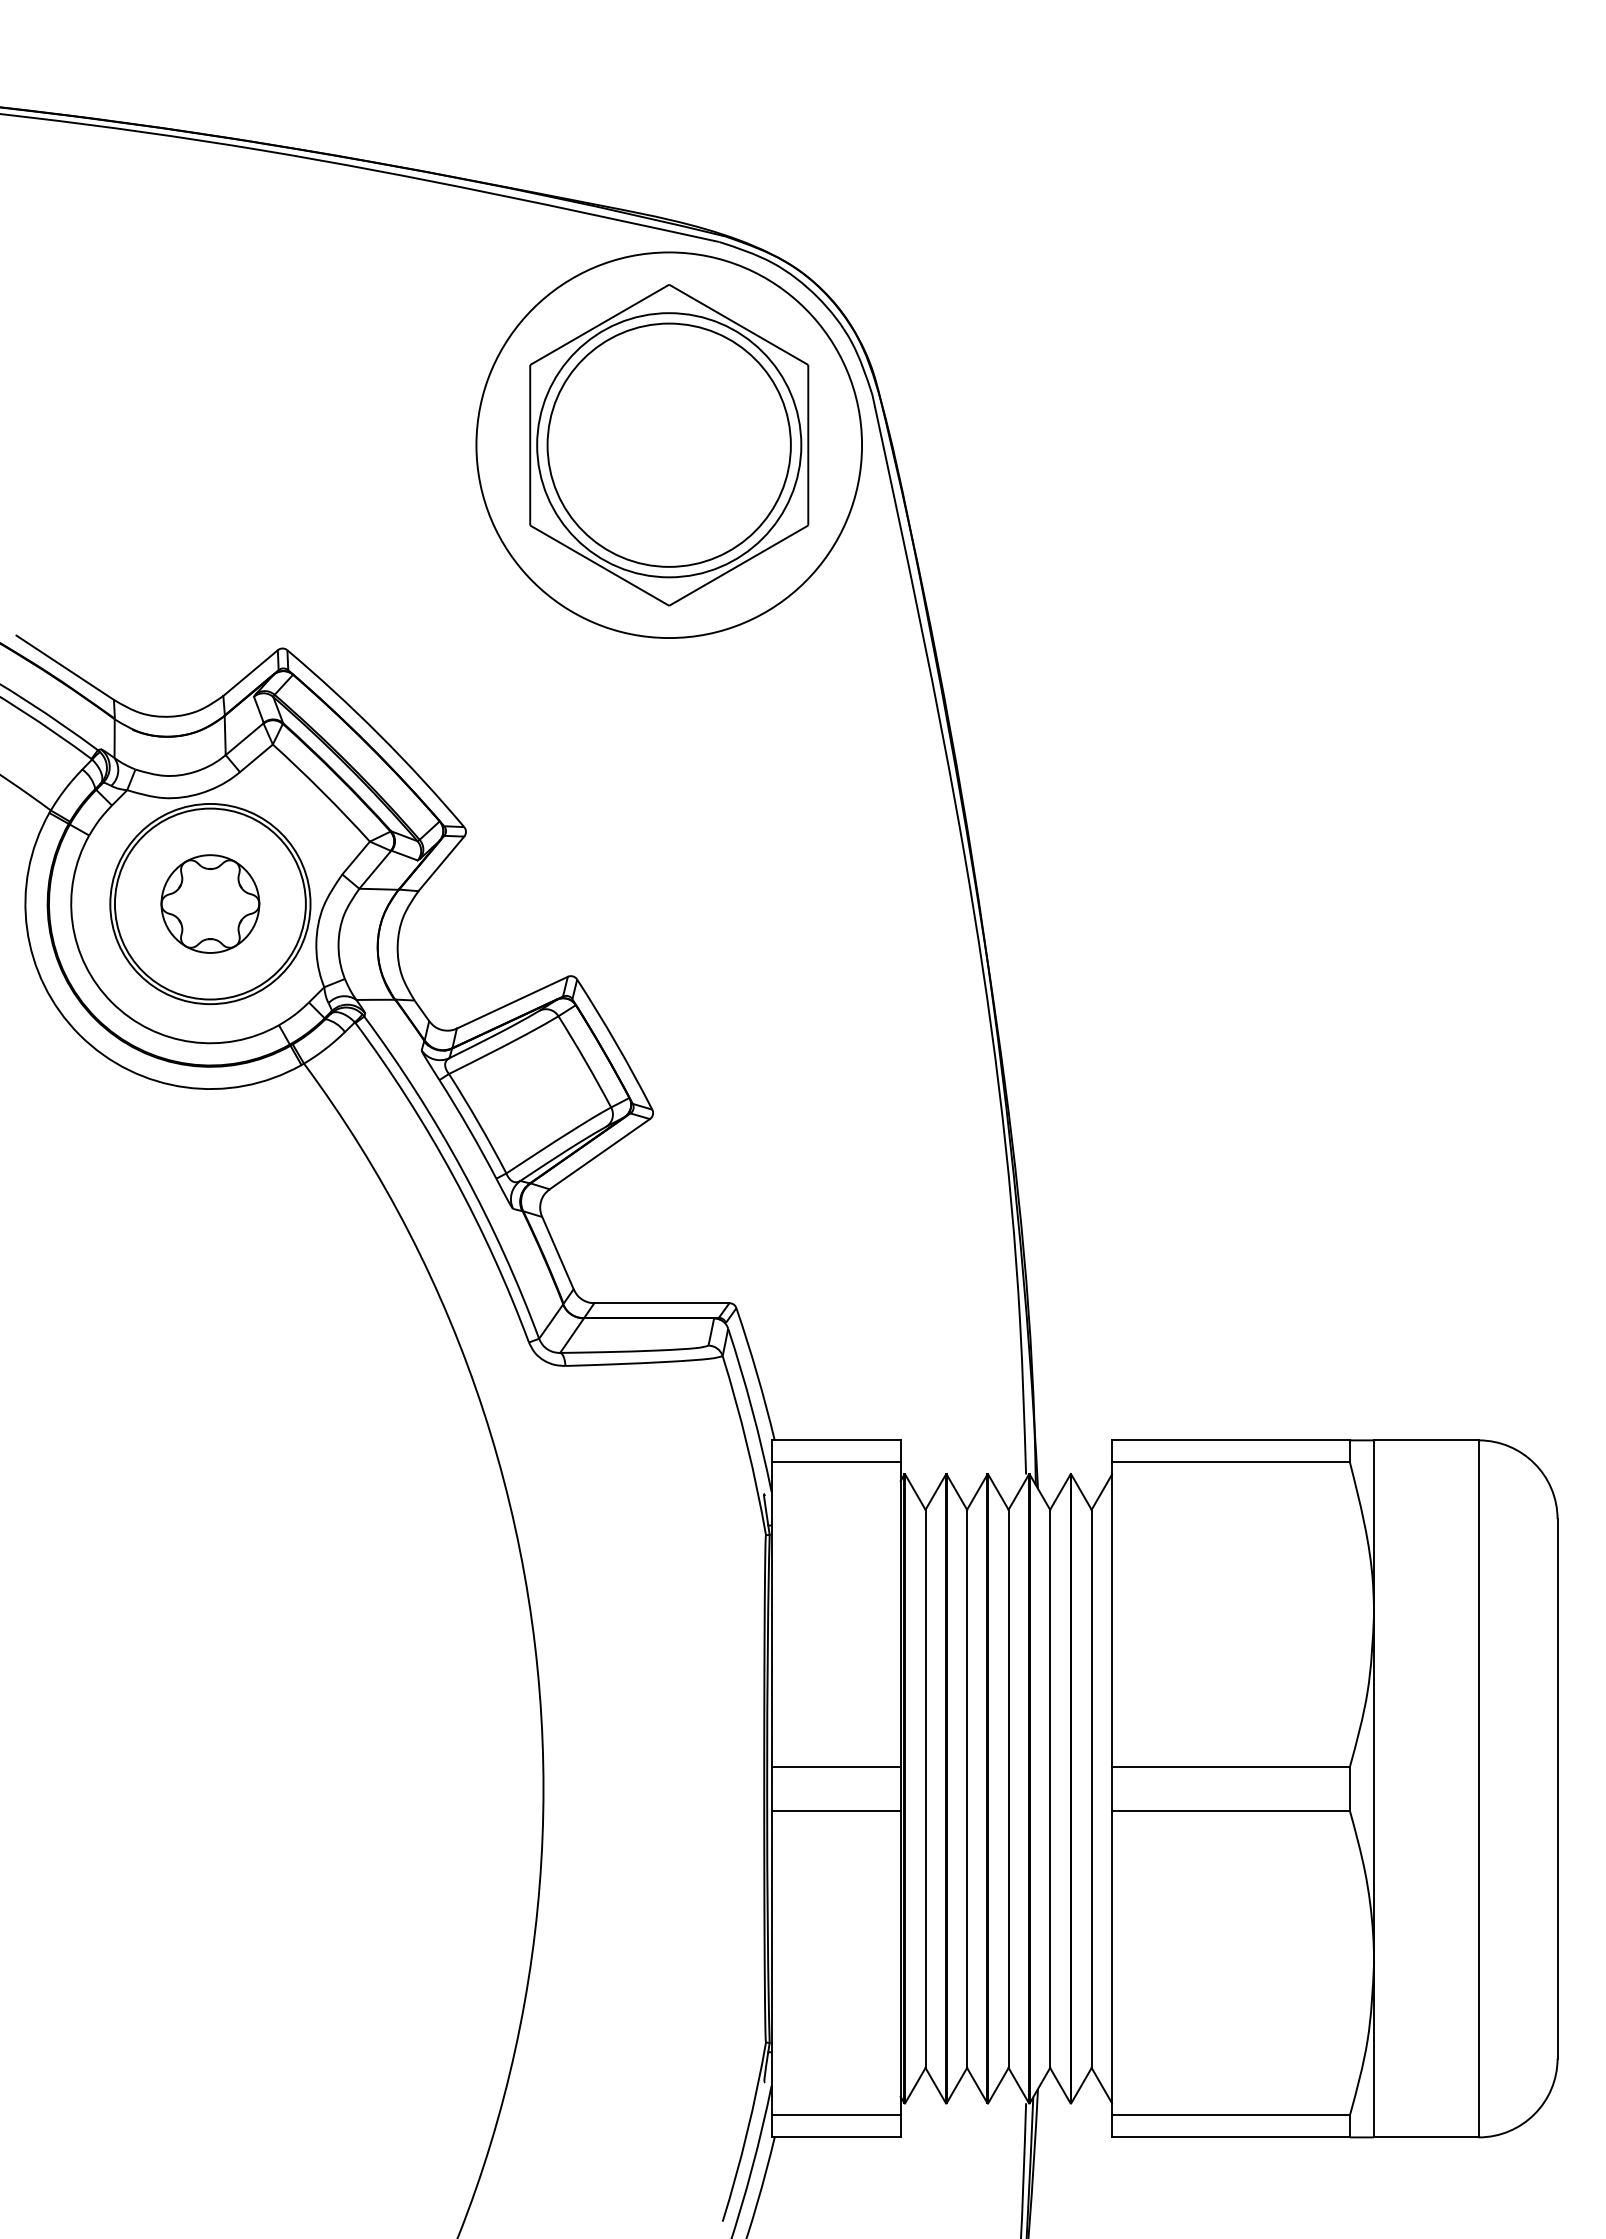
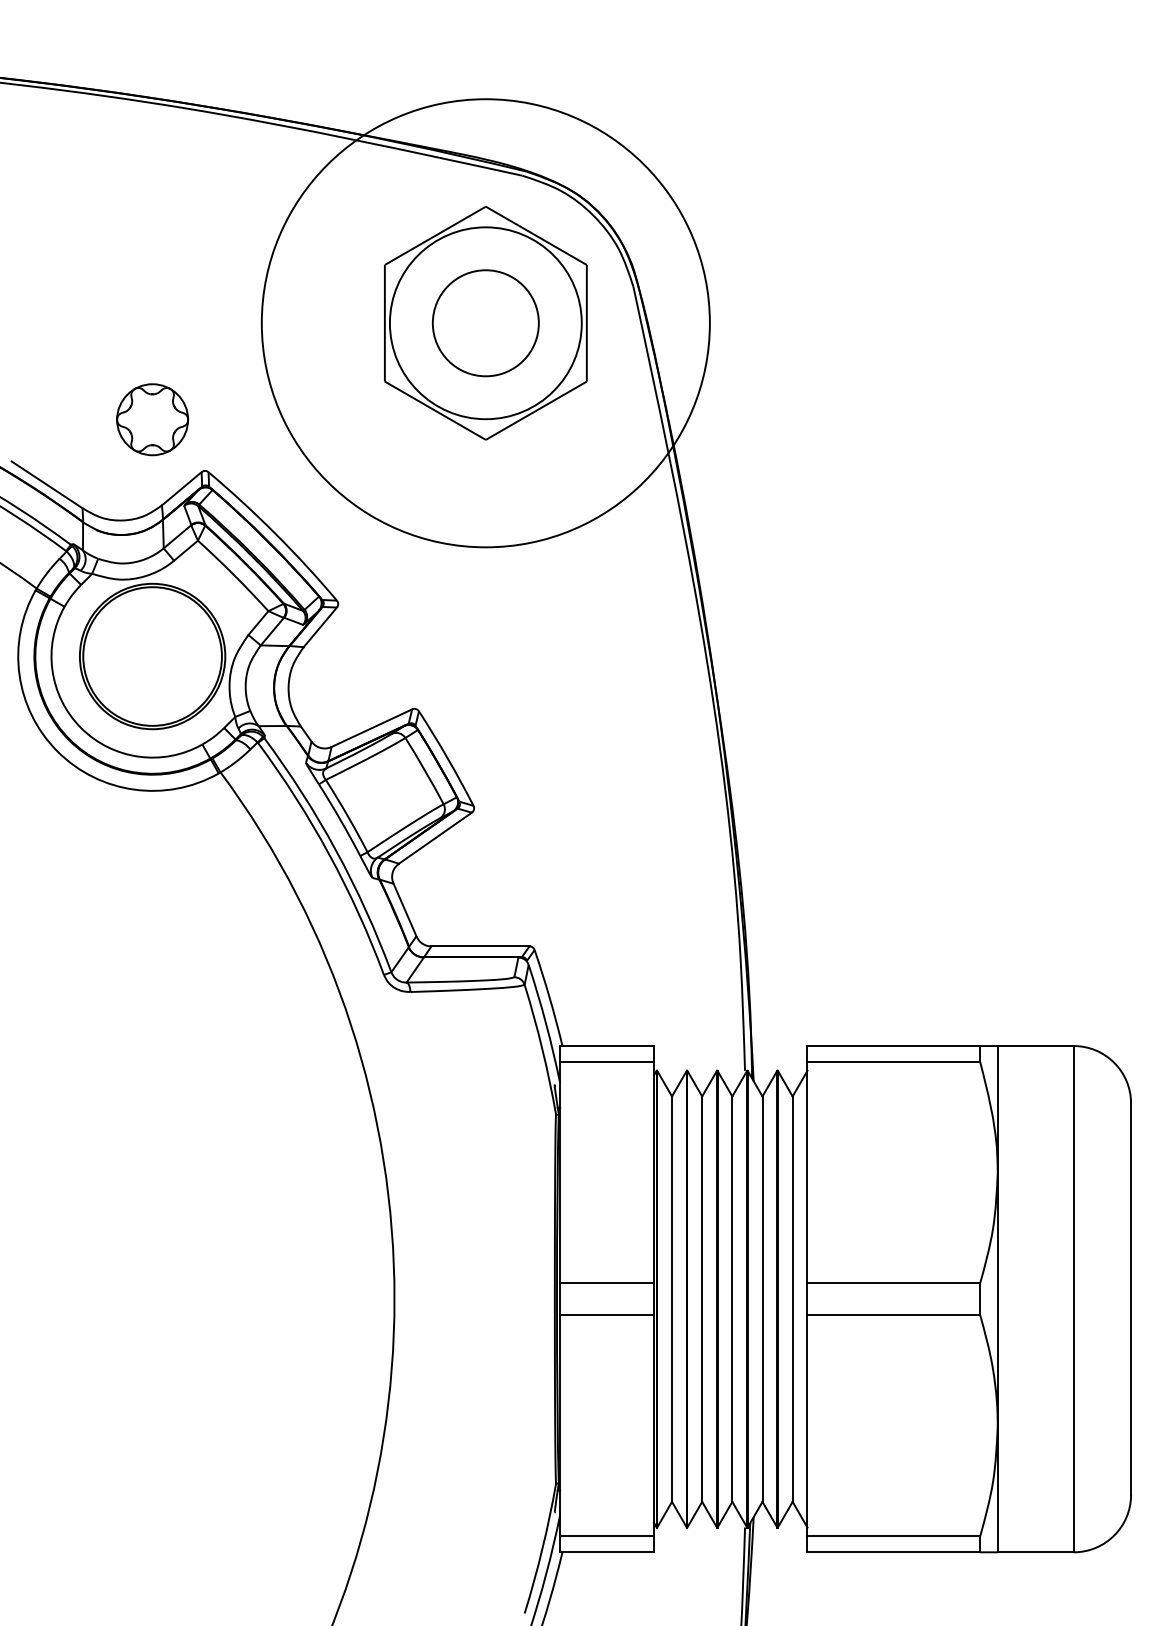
circle: (668, 444) -> (485, 322), size x0.6
circle: (669, 445) -> (486, 323), size x1.6
part: (210, 903) -> (152, 419), moved

